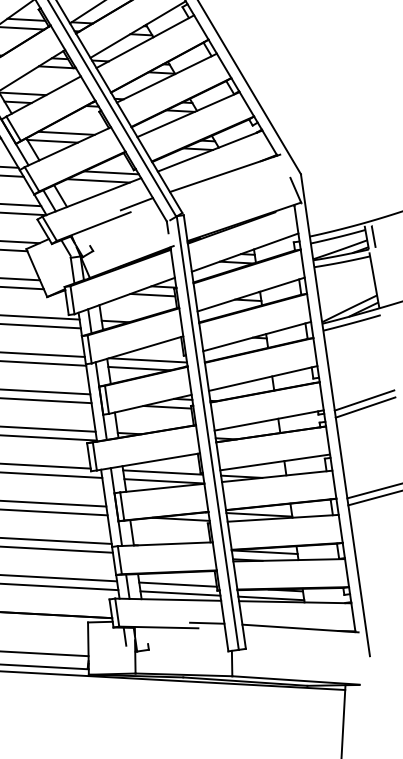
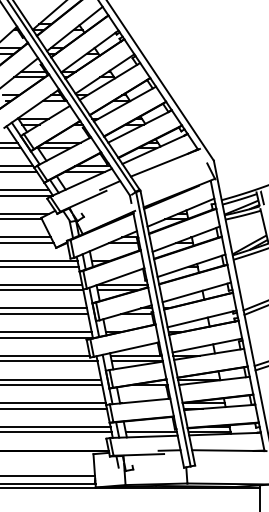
line: (177, 584) -> (149, 426), removed

